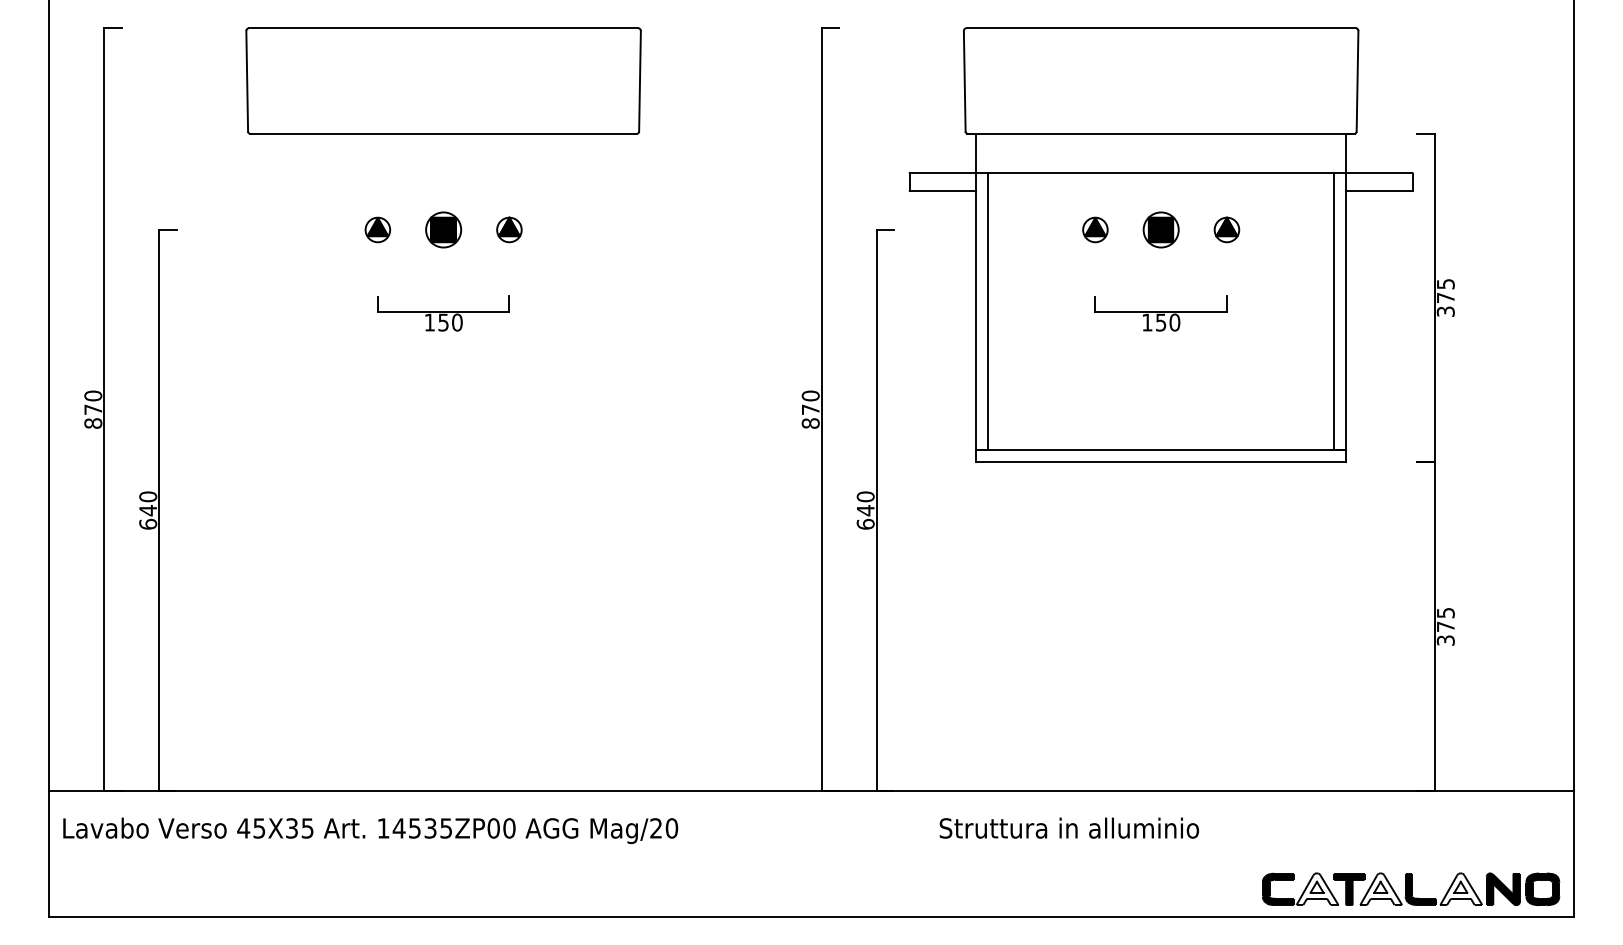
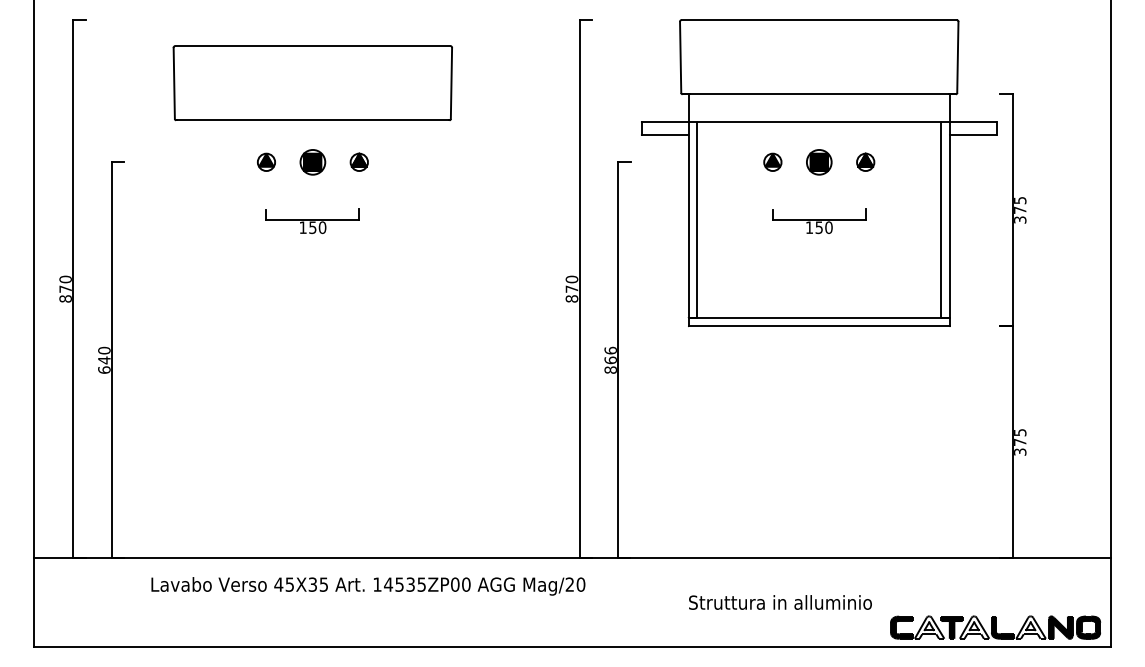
part: (443, 81) -> (312, 83), moved
text: (865, 509) -> (610, 359), 640 -> 866
text: (1069, 828) -> (780, 602), moved
text: (370, 831) -> (368, 586), moved

